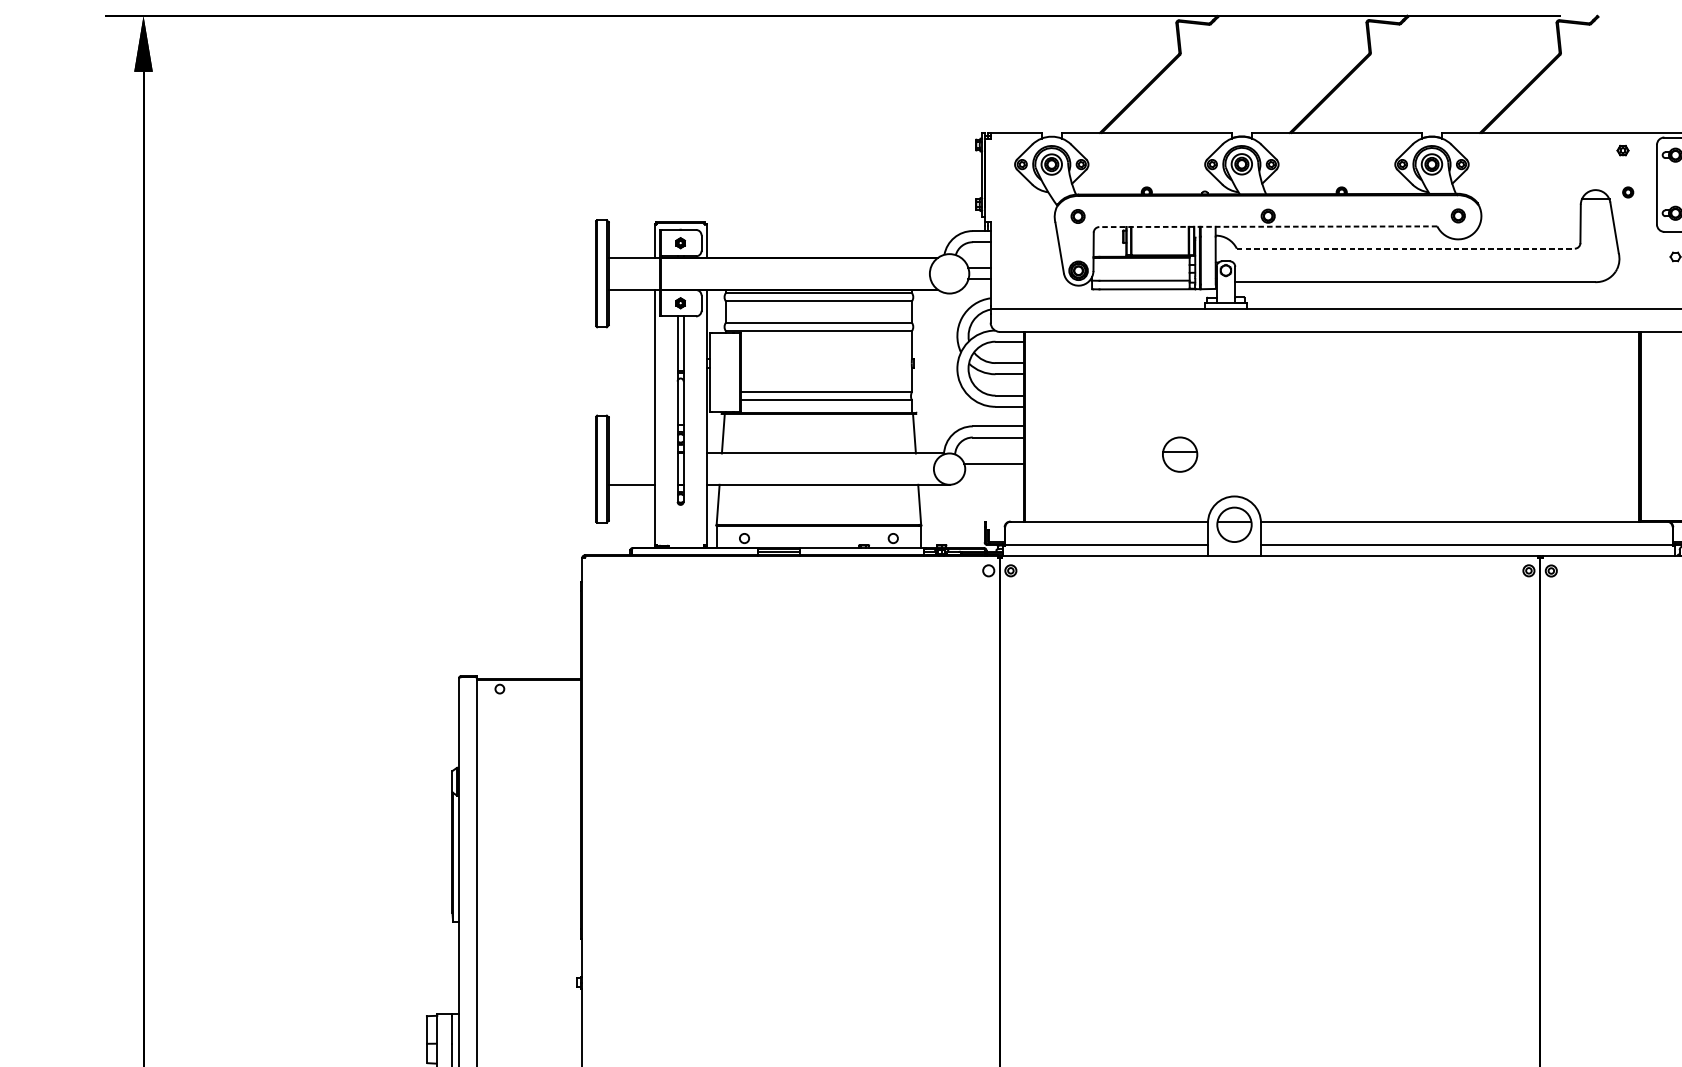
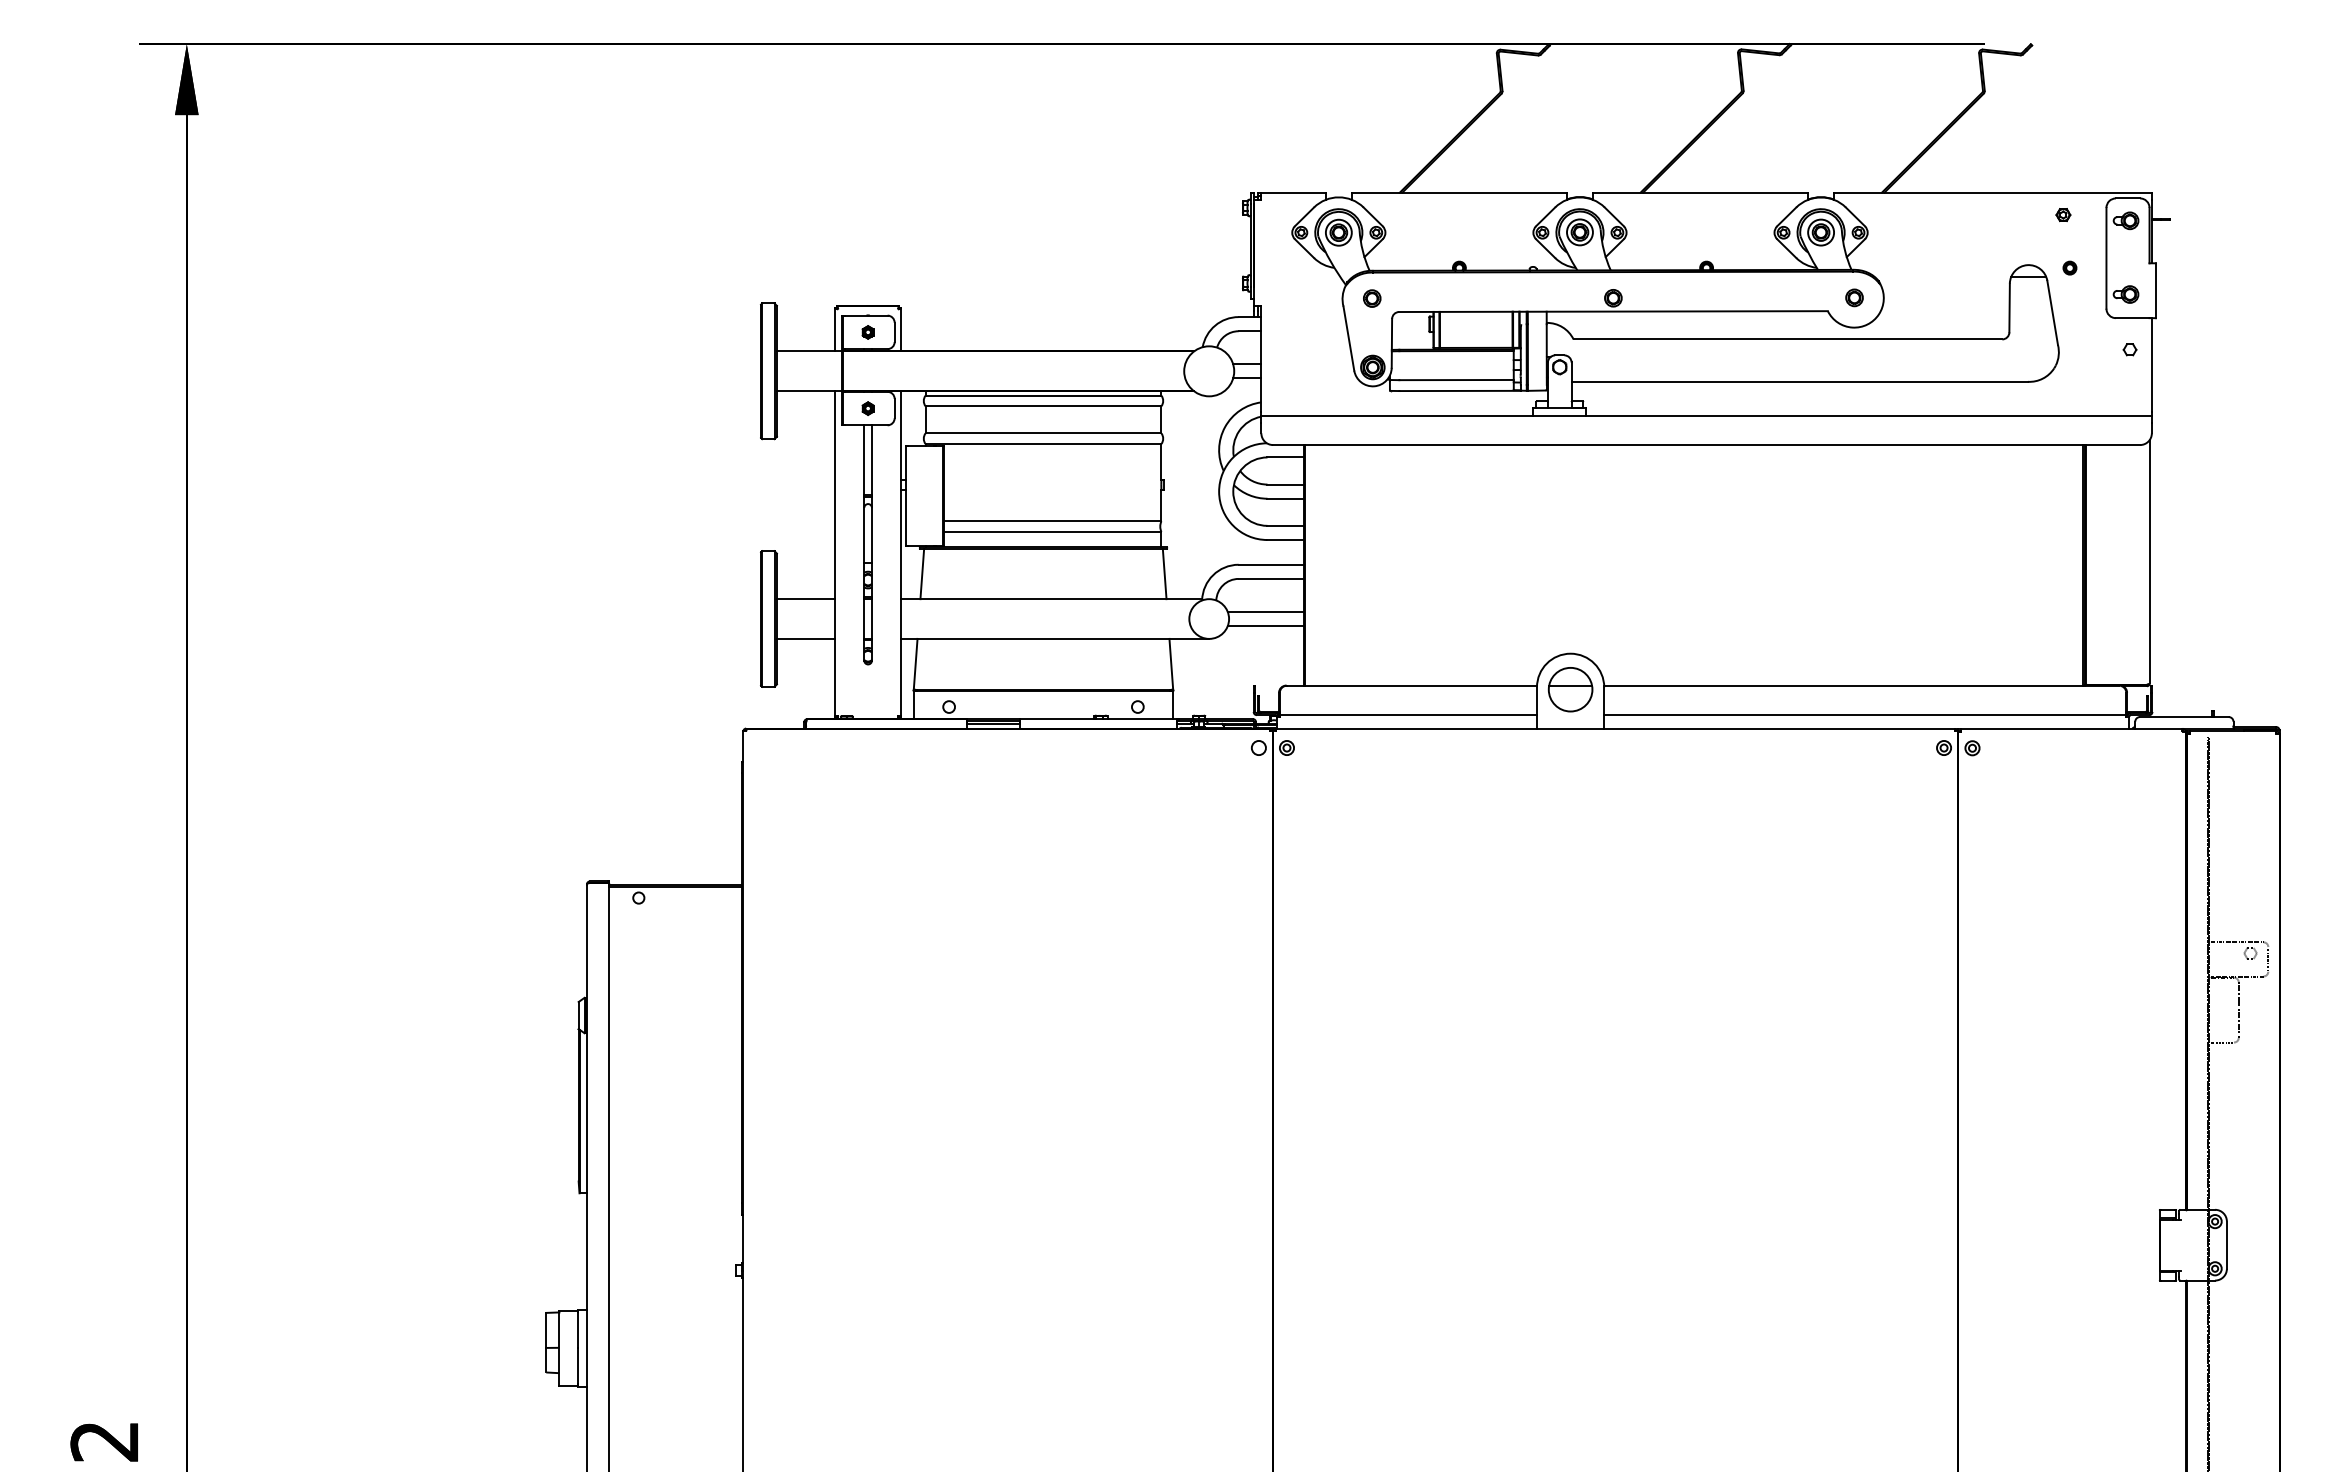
line: (1268, 226) -> (1613, 311), dashed -> solid
line: (1406, 248) -> (1788, 339), dashed -> solid
line: (631, 453) -> (805, 599), added
part: (1180, 454) -> (1501, 600), removed
line: (993, 475) -> (1265, 626), added

